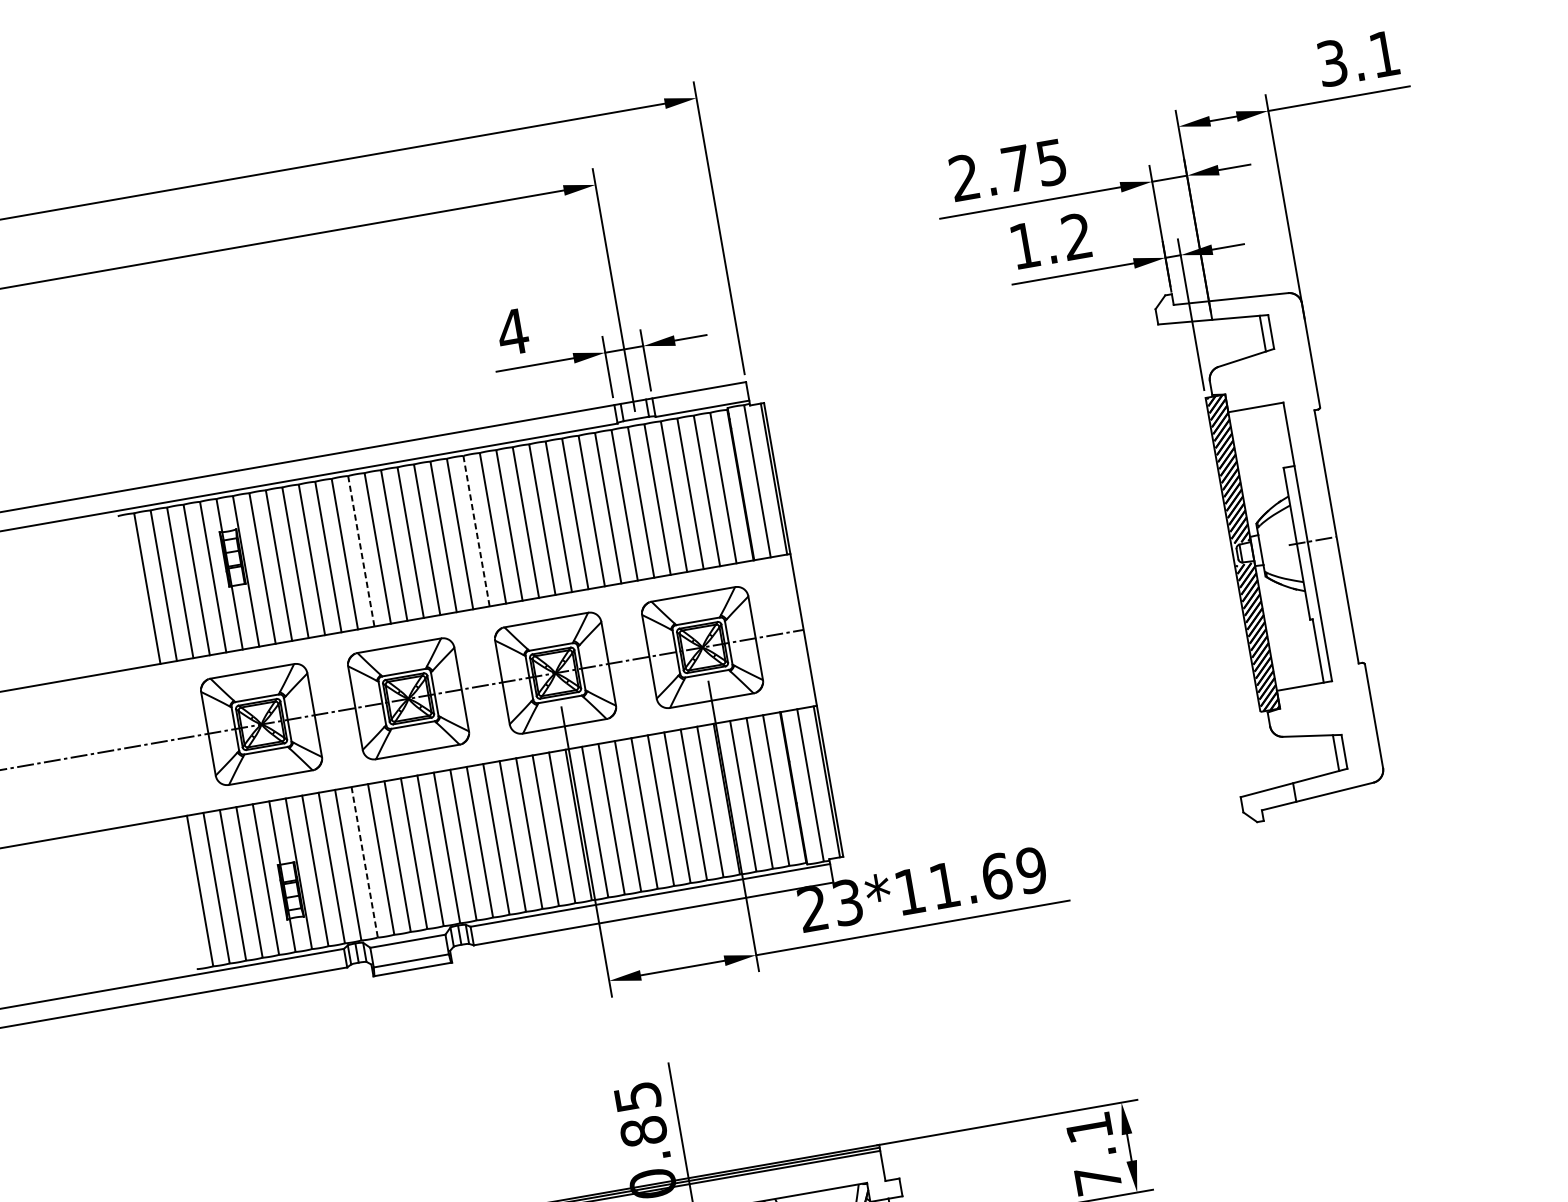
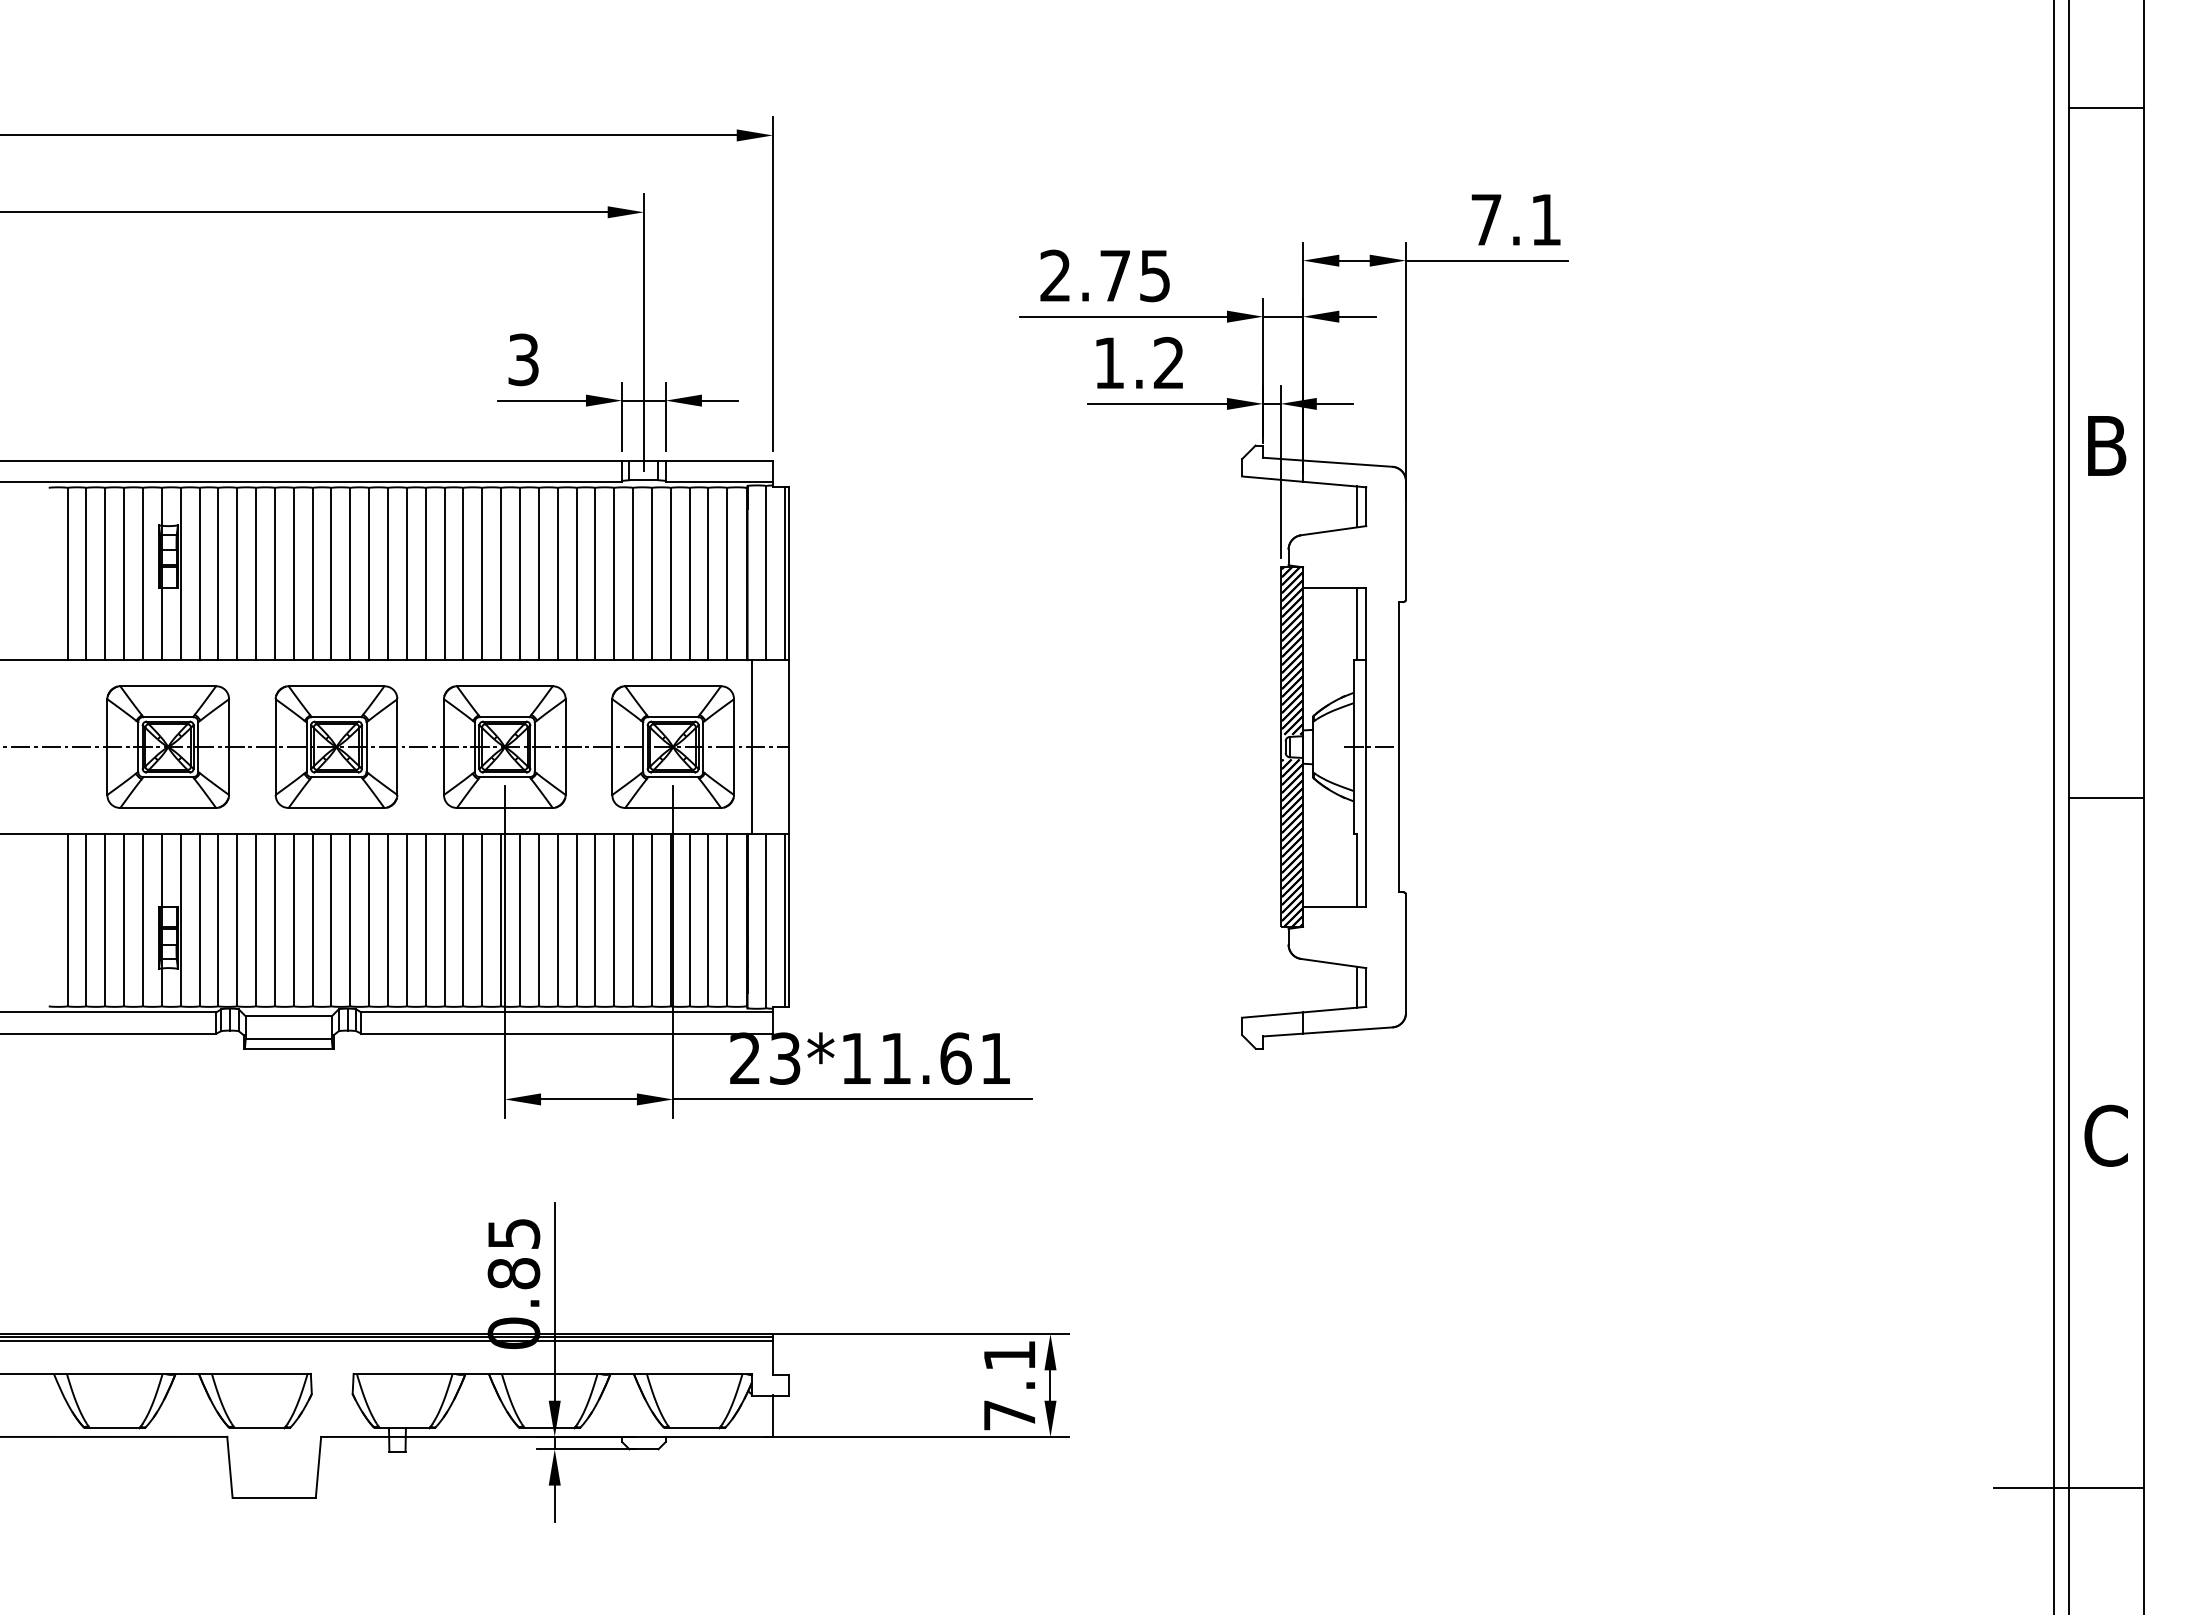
text: (1332, 62) -> (1486, 219), 3.1 -> 7.1
text: (512, 331) -> (523, 359), 4 -> 3
line: (1280, 435) -> (1356, 623), added
line: (476, 531) -> (444, 574), dashed -> solid
line: (361, 551) -> (312, 574), dashed -> solid
line: (771, 635) -> (752, 747), added
line: (365, 862) -> (256, 920), dashed -> solid
text: (1031, 870) -> (995, 1058), 23*11.69 -> 23*11.61

